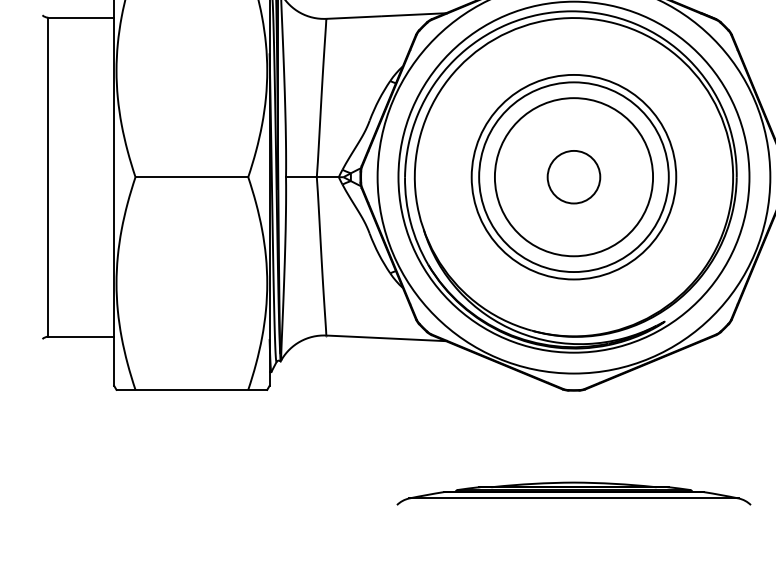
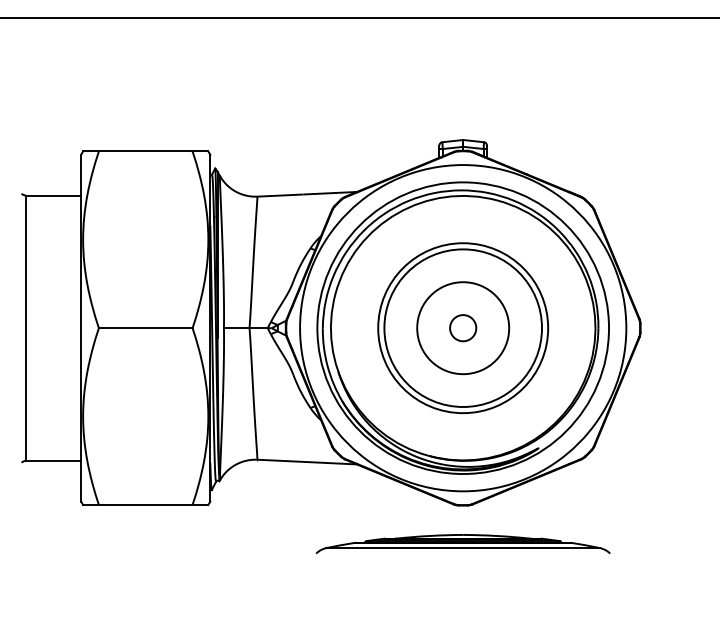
circle: (573, 176) -> (462, 327), size x0.7
circle: (574, 177) -> (463, 328), size x0.6
part: (573, 494) -> (462, 544), moved

